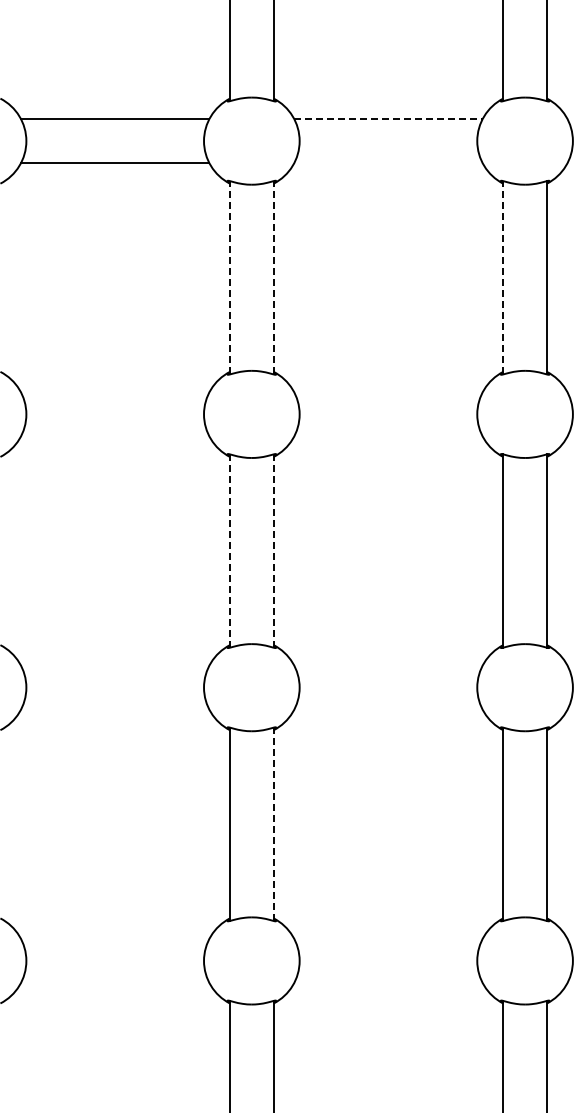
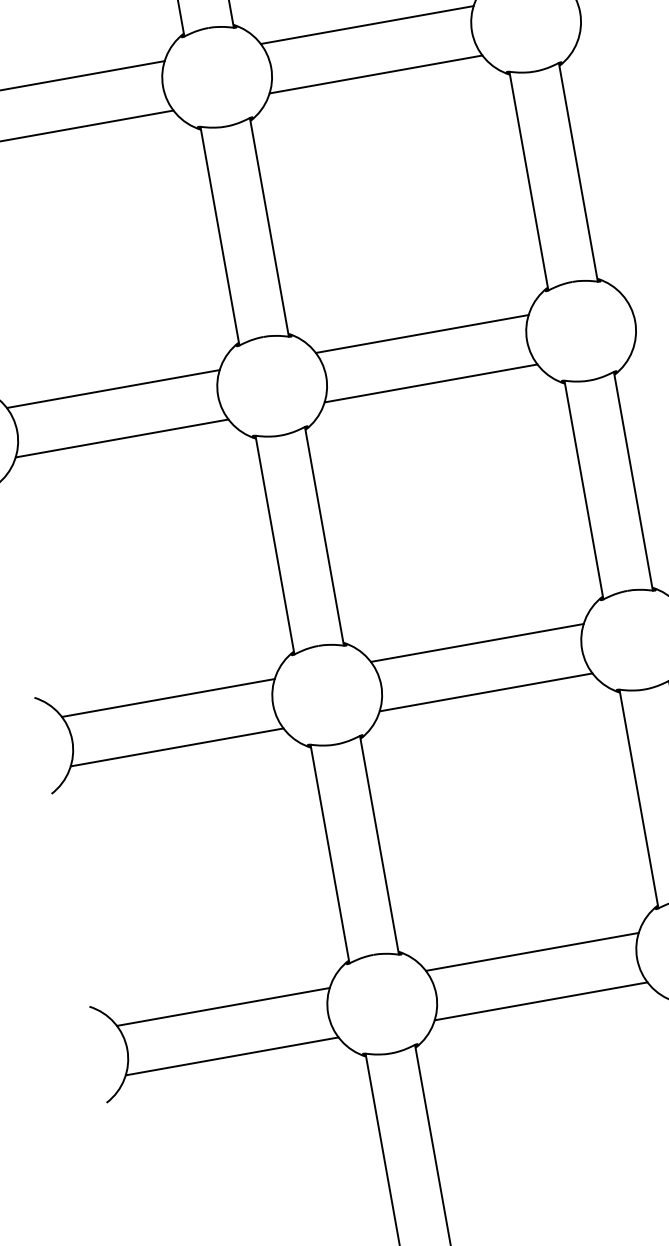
line: (388, 119) -> (367, 25), dashed -> solid
line: (388, 163) -> (376, 75), added
line: (229, 277) -> (219, 235), dashed -> solid
line: (273, 277) -> (269, 227), dashed -> solid
line: (503, 277) -> (529, 180), dashed -> solid
line: (115, 392) -> (113, 388), added
line: (388, 392) -> (422, 333), added
line: (115, 436) -> (122, 438), added
line: (388, 436) -> (431, 383), added
line: (229, 551) -> (274, 545), dashed -> solid
line: (273, 551) -> (324, 536), dashed -> solid
line: (115, 665) -> (168, 697), added
line: (388, 665) -> (477, 642), added
line: (115, 709) -> (177, 747), added
line: (388, 709) -> (486, 692), added
line: (273, 824) -> (379, 845), dashed -> solid
line: (115, 939) -> (223, 1007), added
line: (388, 939) -> (532, 952), added
line: (115, 982) -> (232, 1055), added
line: (388, 982) -> (541, 1001), added

